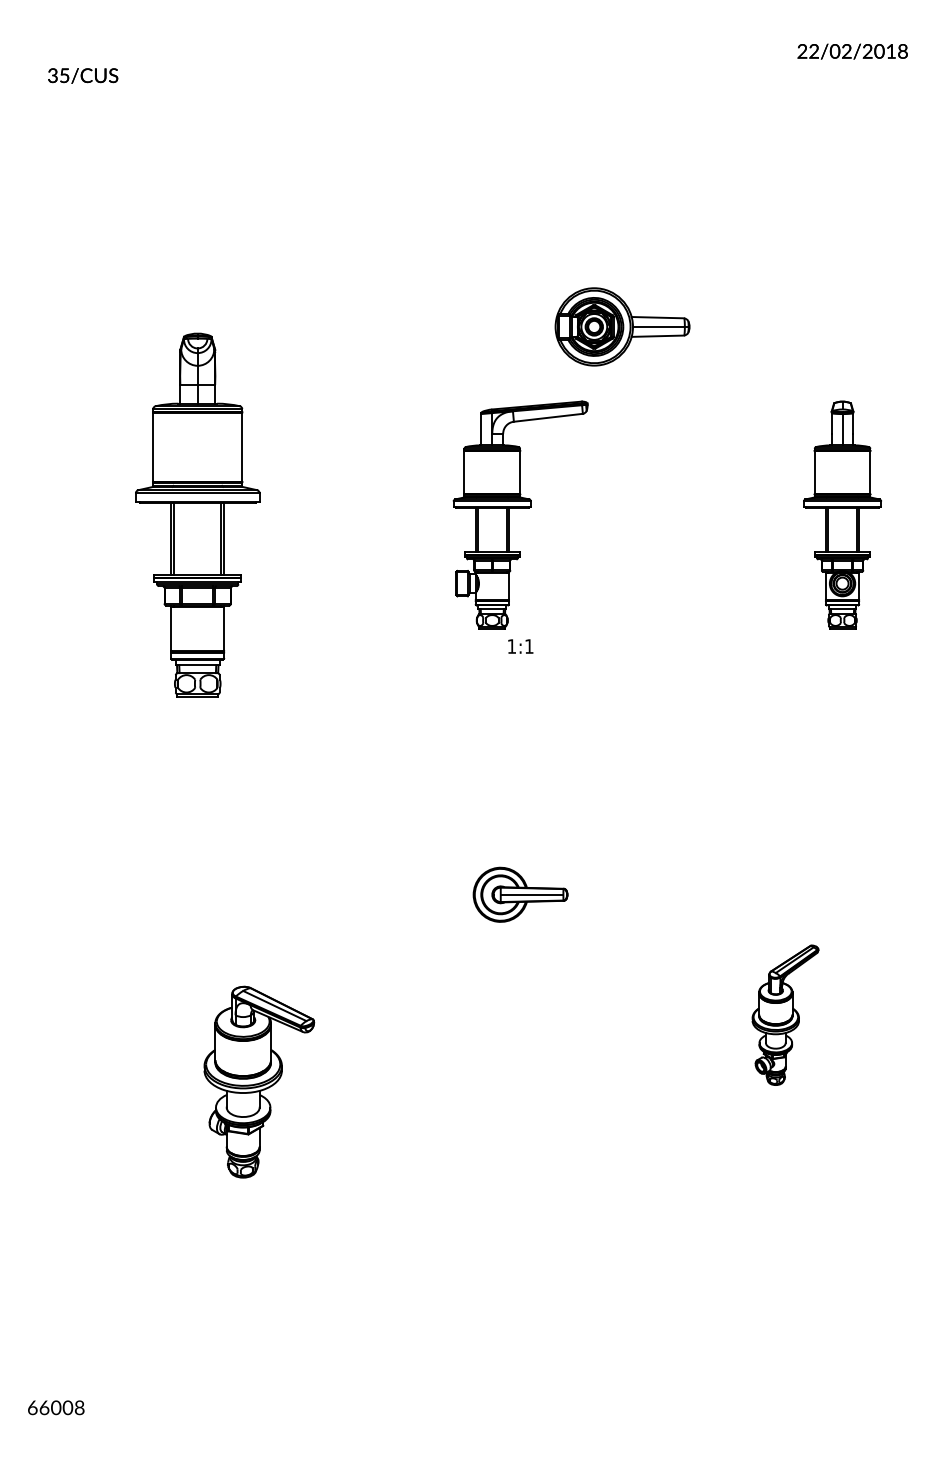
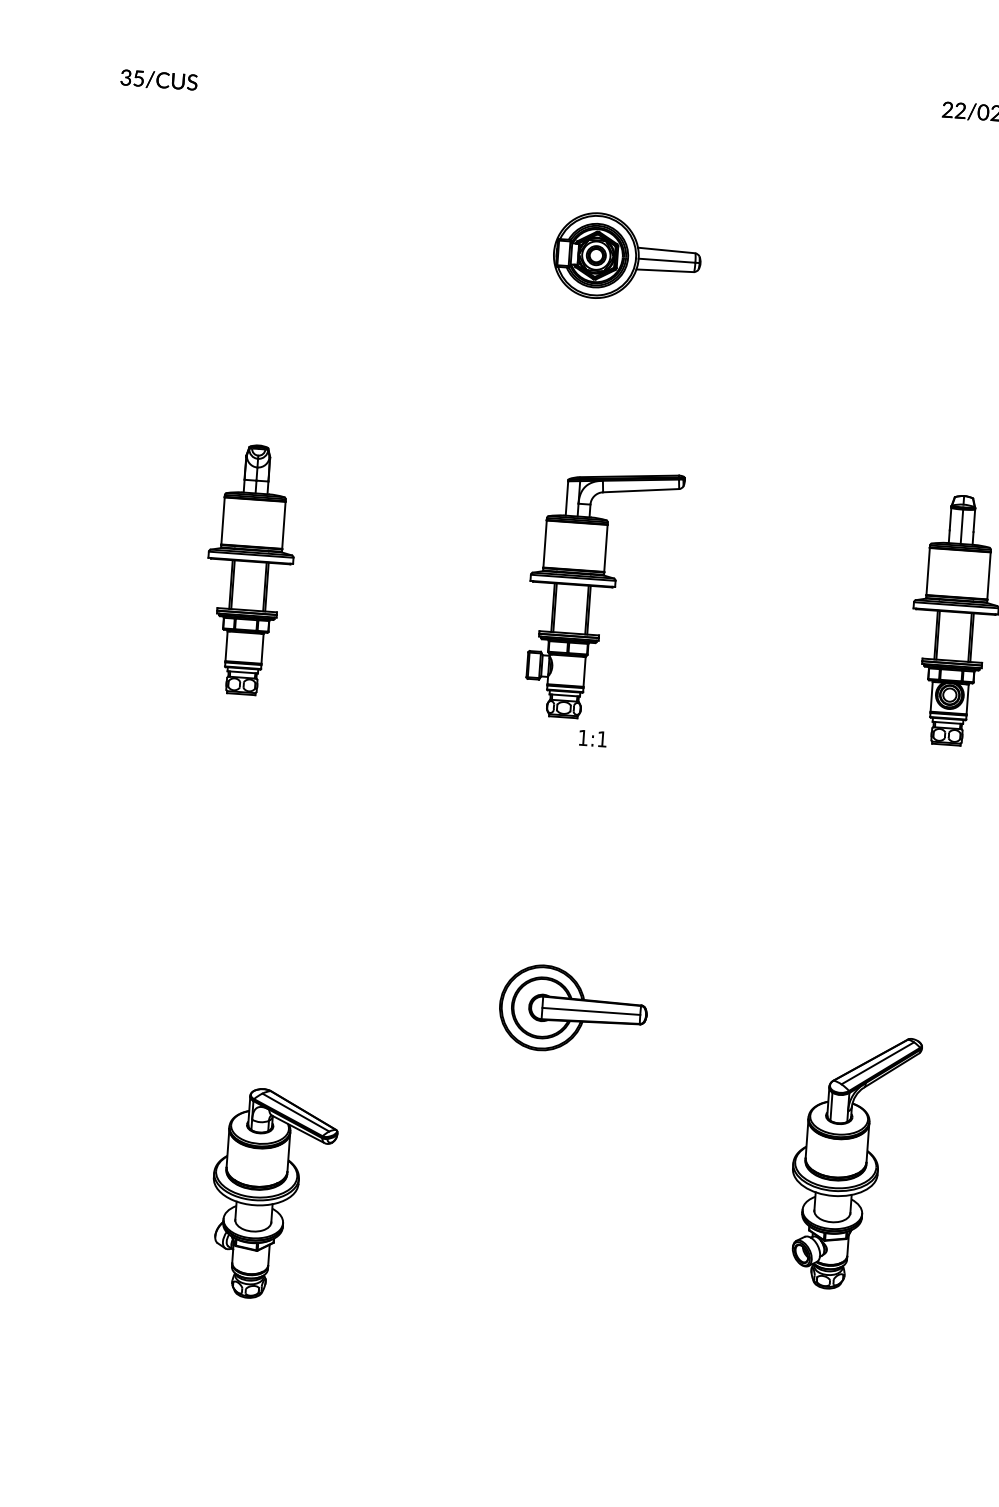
part: (622, 326) -> (627, 257), moved
part: (197, 514) -> (249, 568), size x0.62
part: (520, 894) -> (573, 1009), size x1.43
part: (785, 1015) -> (853, 1162), size x1.67

